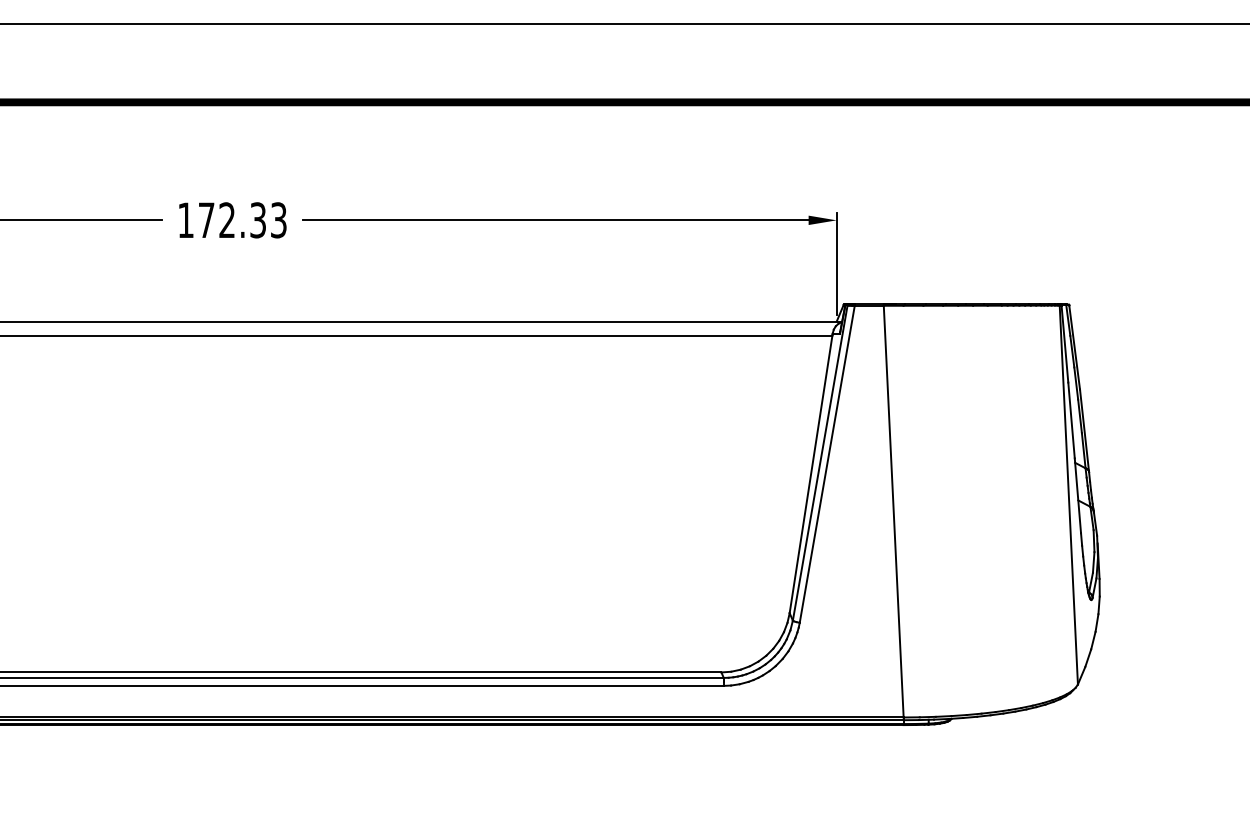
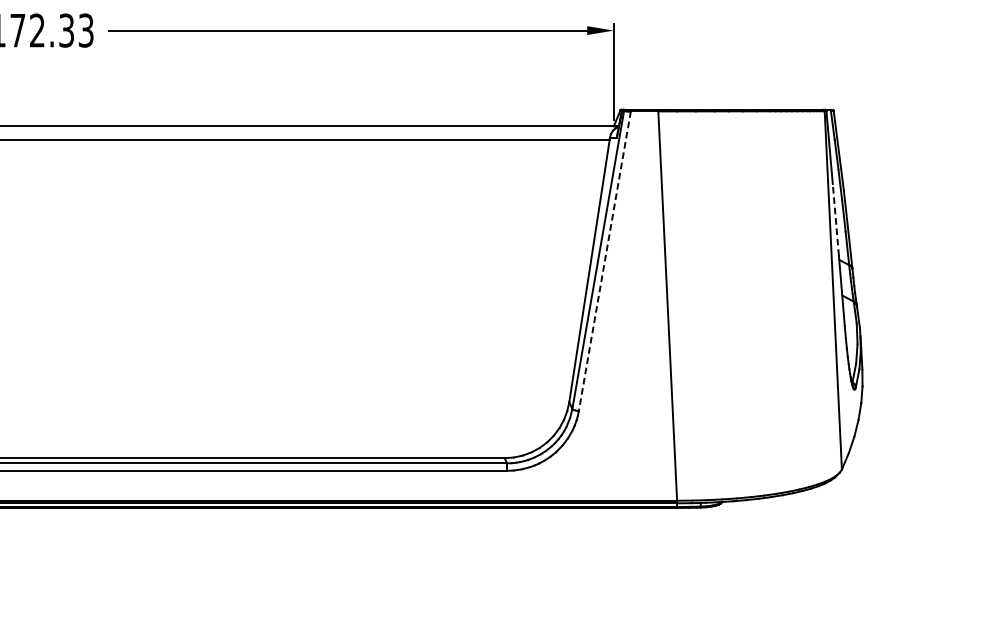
line: (1071, 420) -> (835, 219), solid -> dashed
line: (827, 464) -> (605, 261), solid -> dashed

